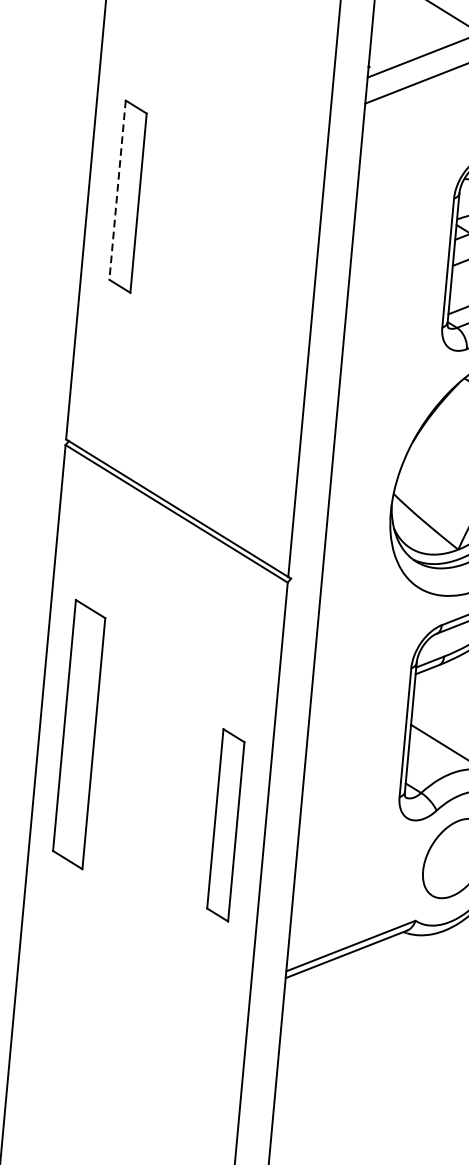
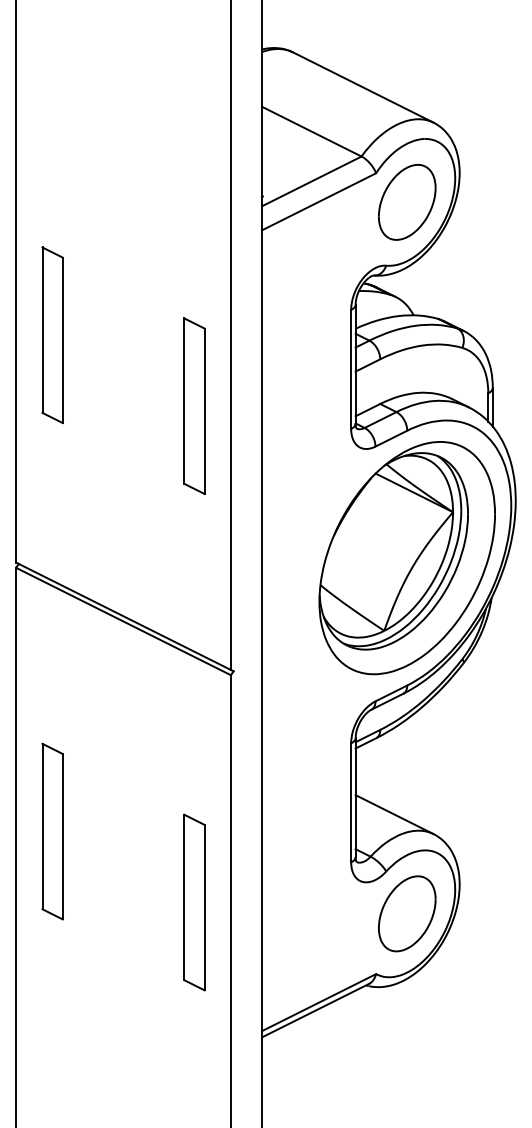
line: (117, 190) -> (42, 330), dashed -> solid
part: (274, 286) -> (194, 405), added
part: (78, 734) -> (52, 831), size x0.71

